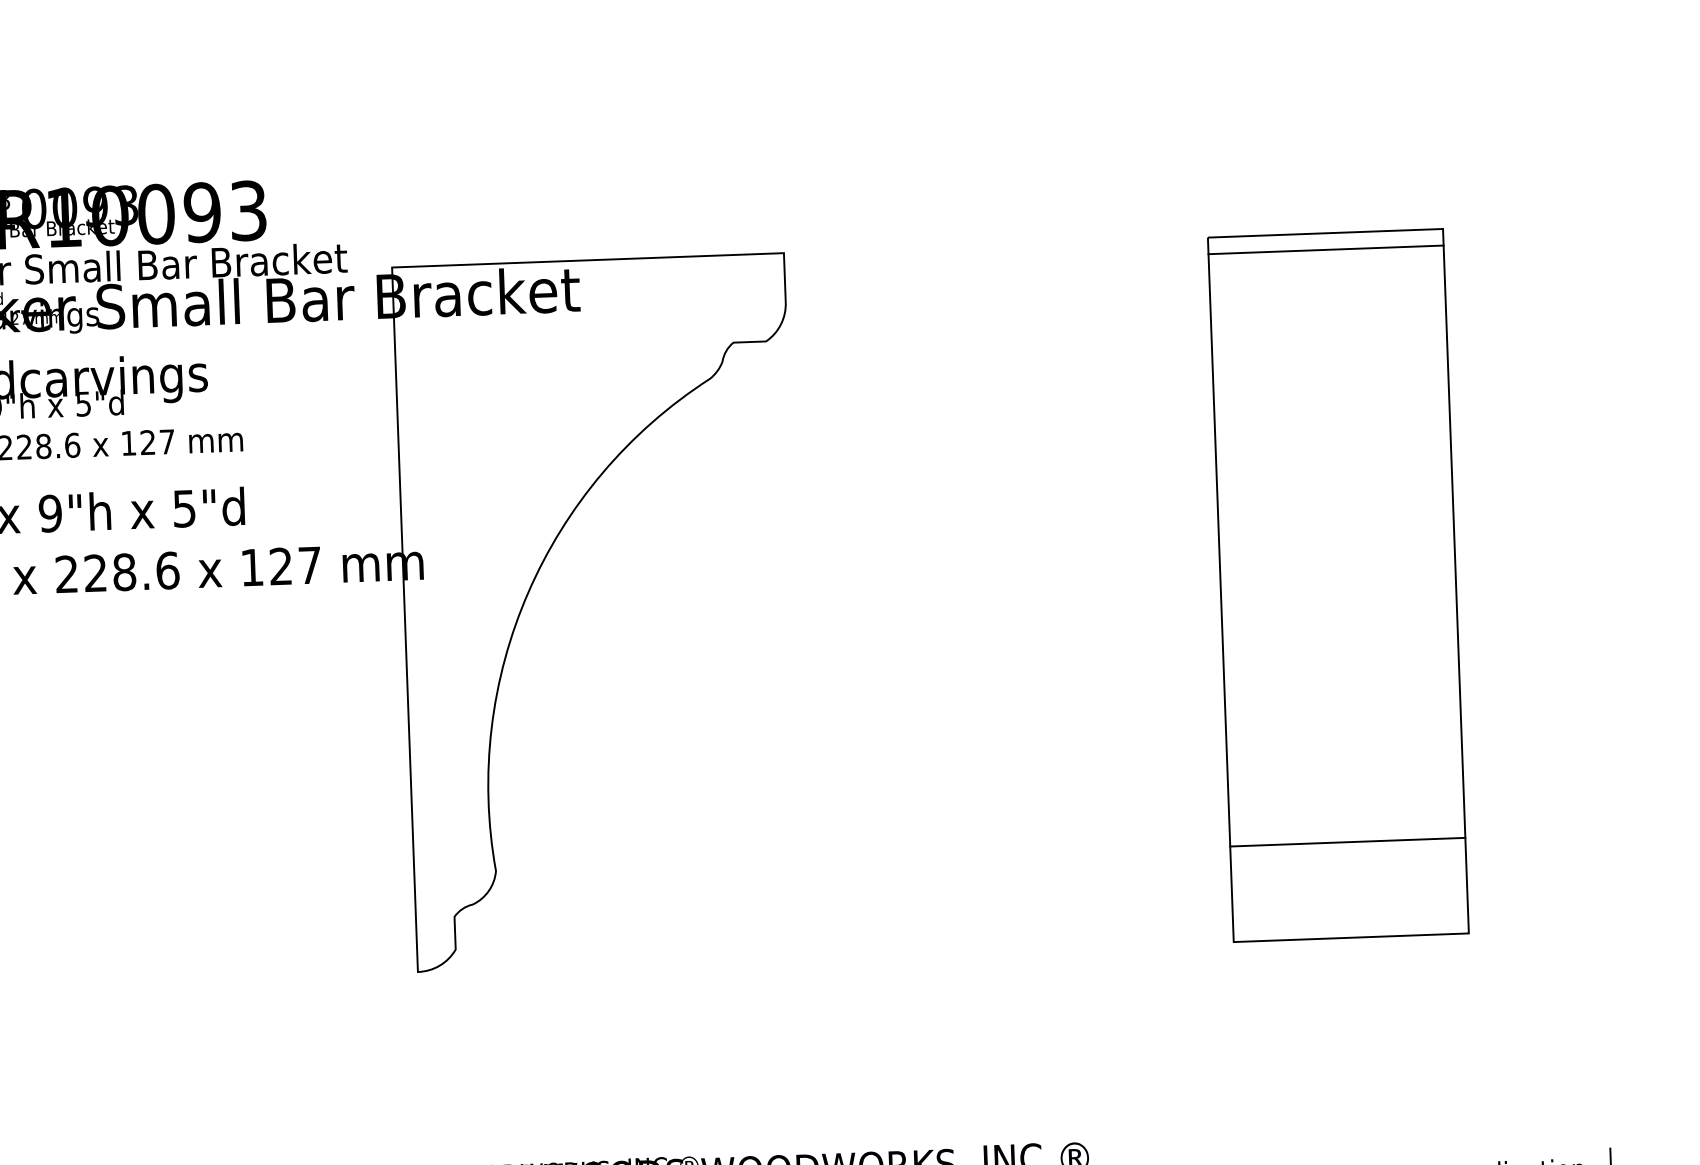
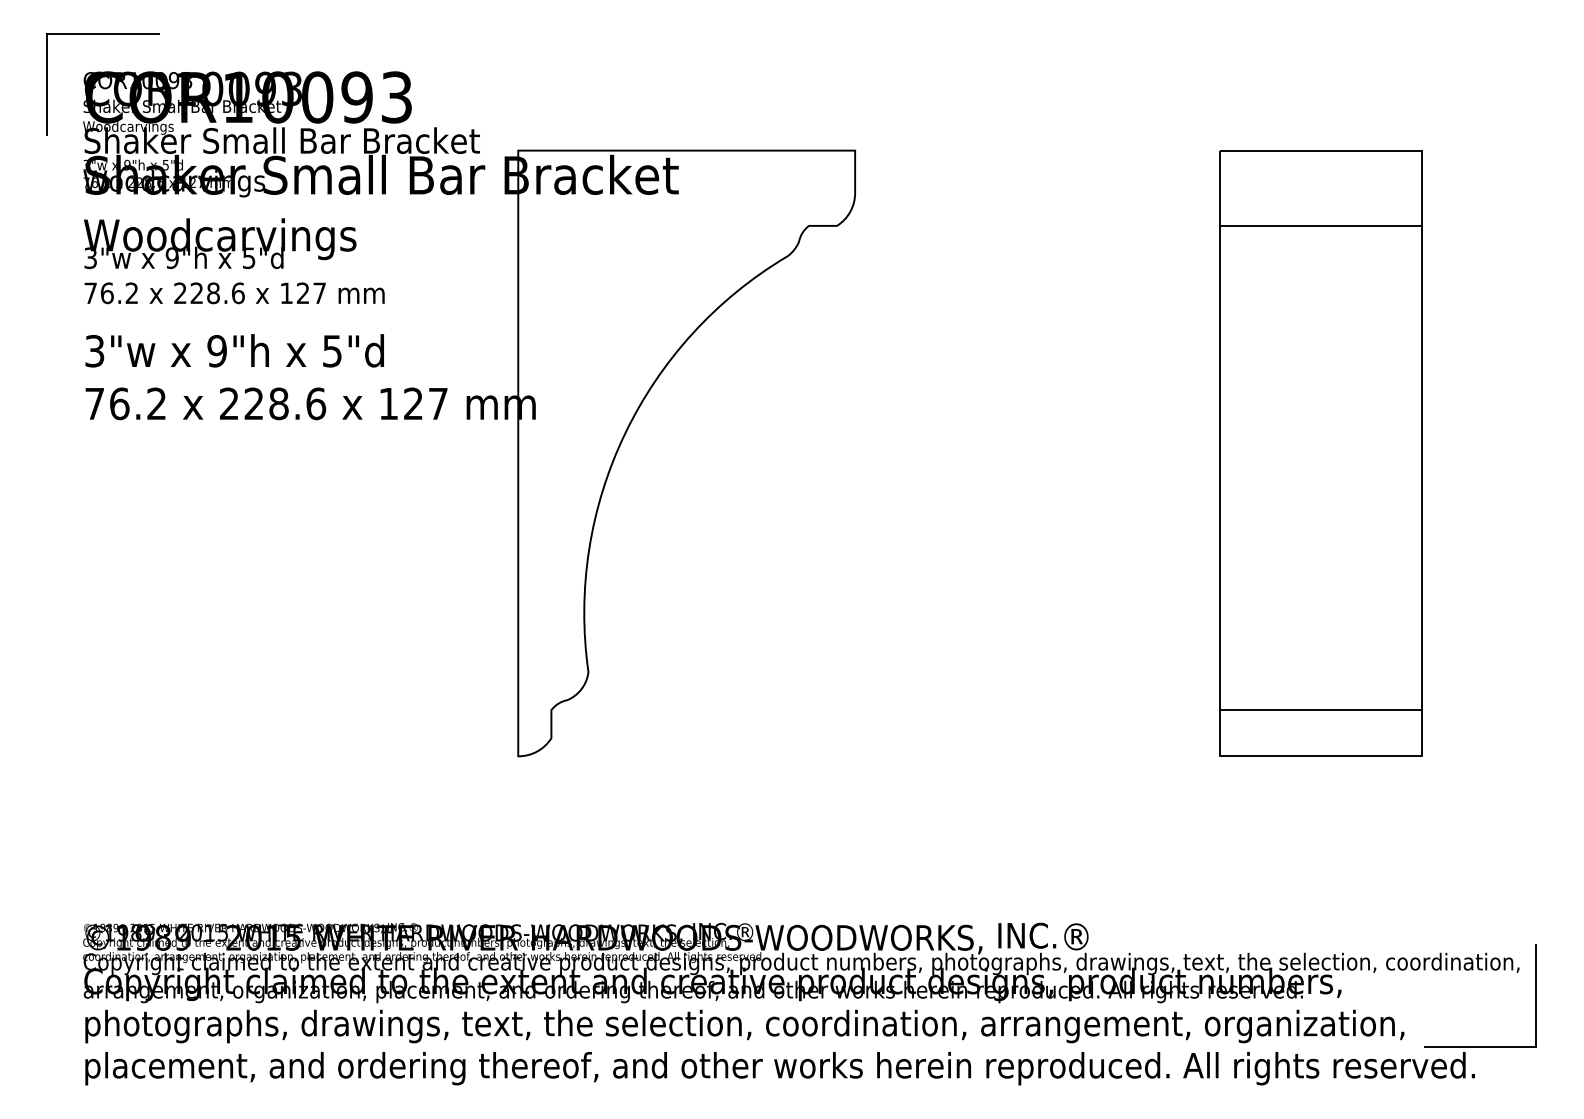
line: (1325, 249) -> (1320, 225), moved
line: (1347, 842) -> (1320, 710), moved

